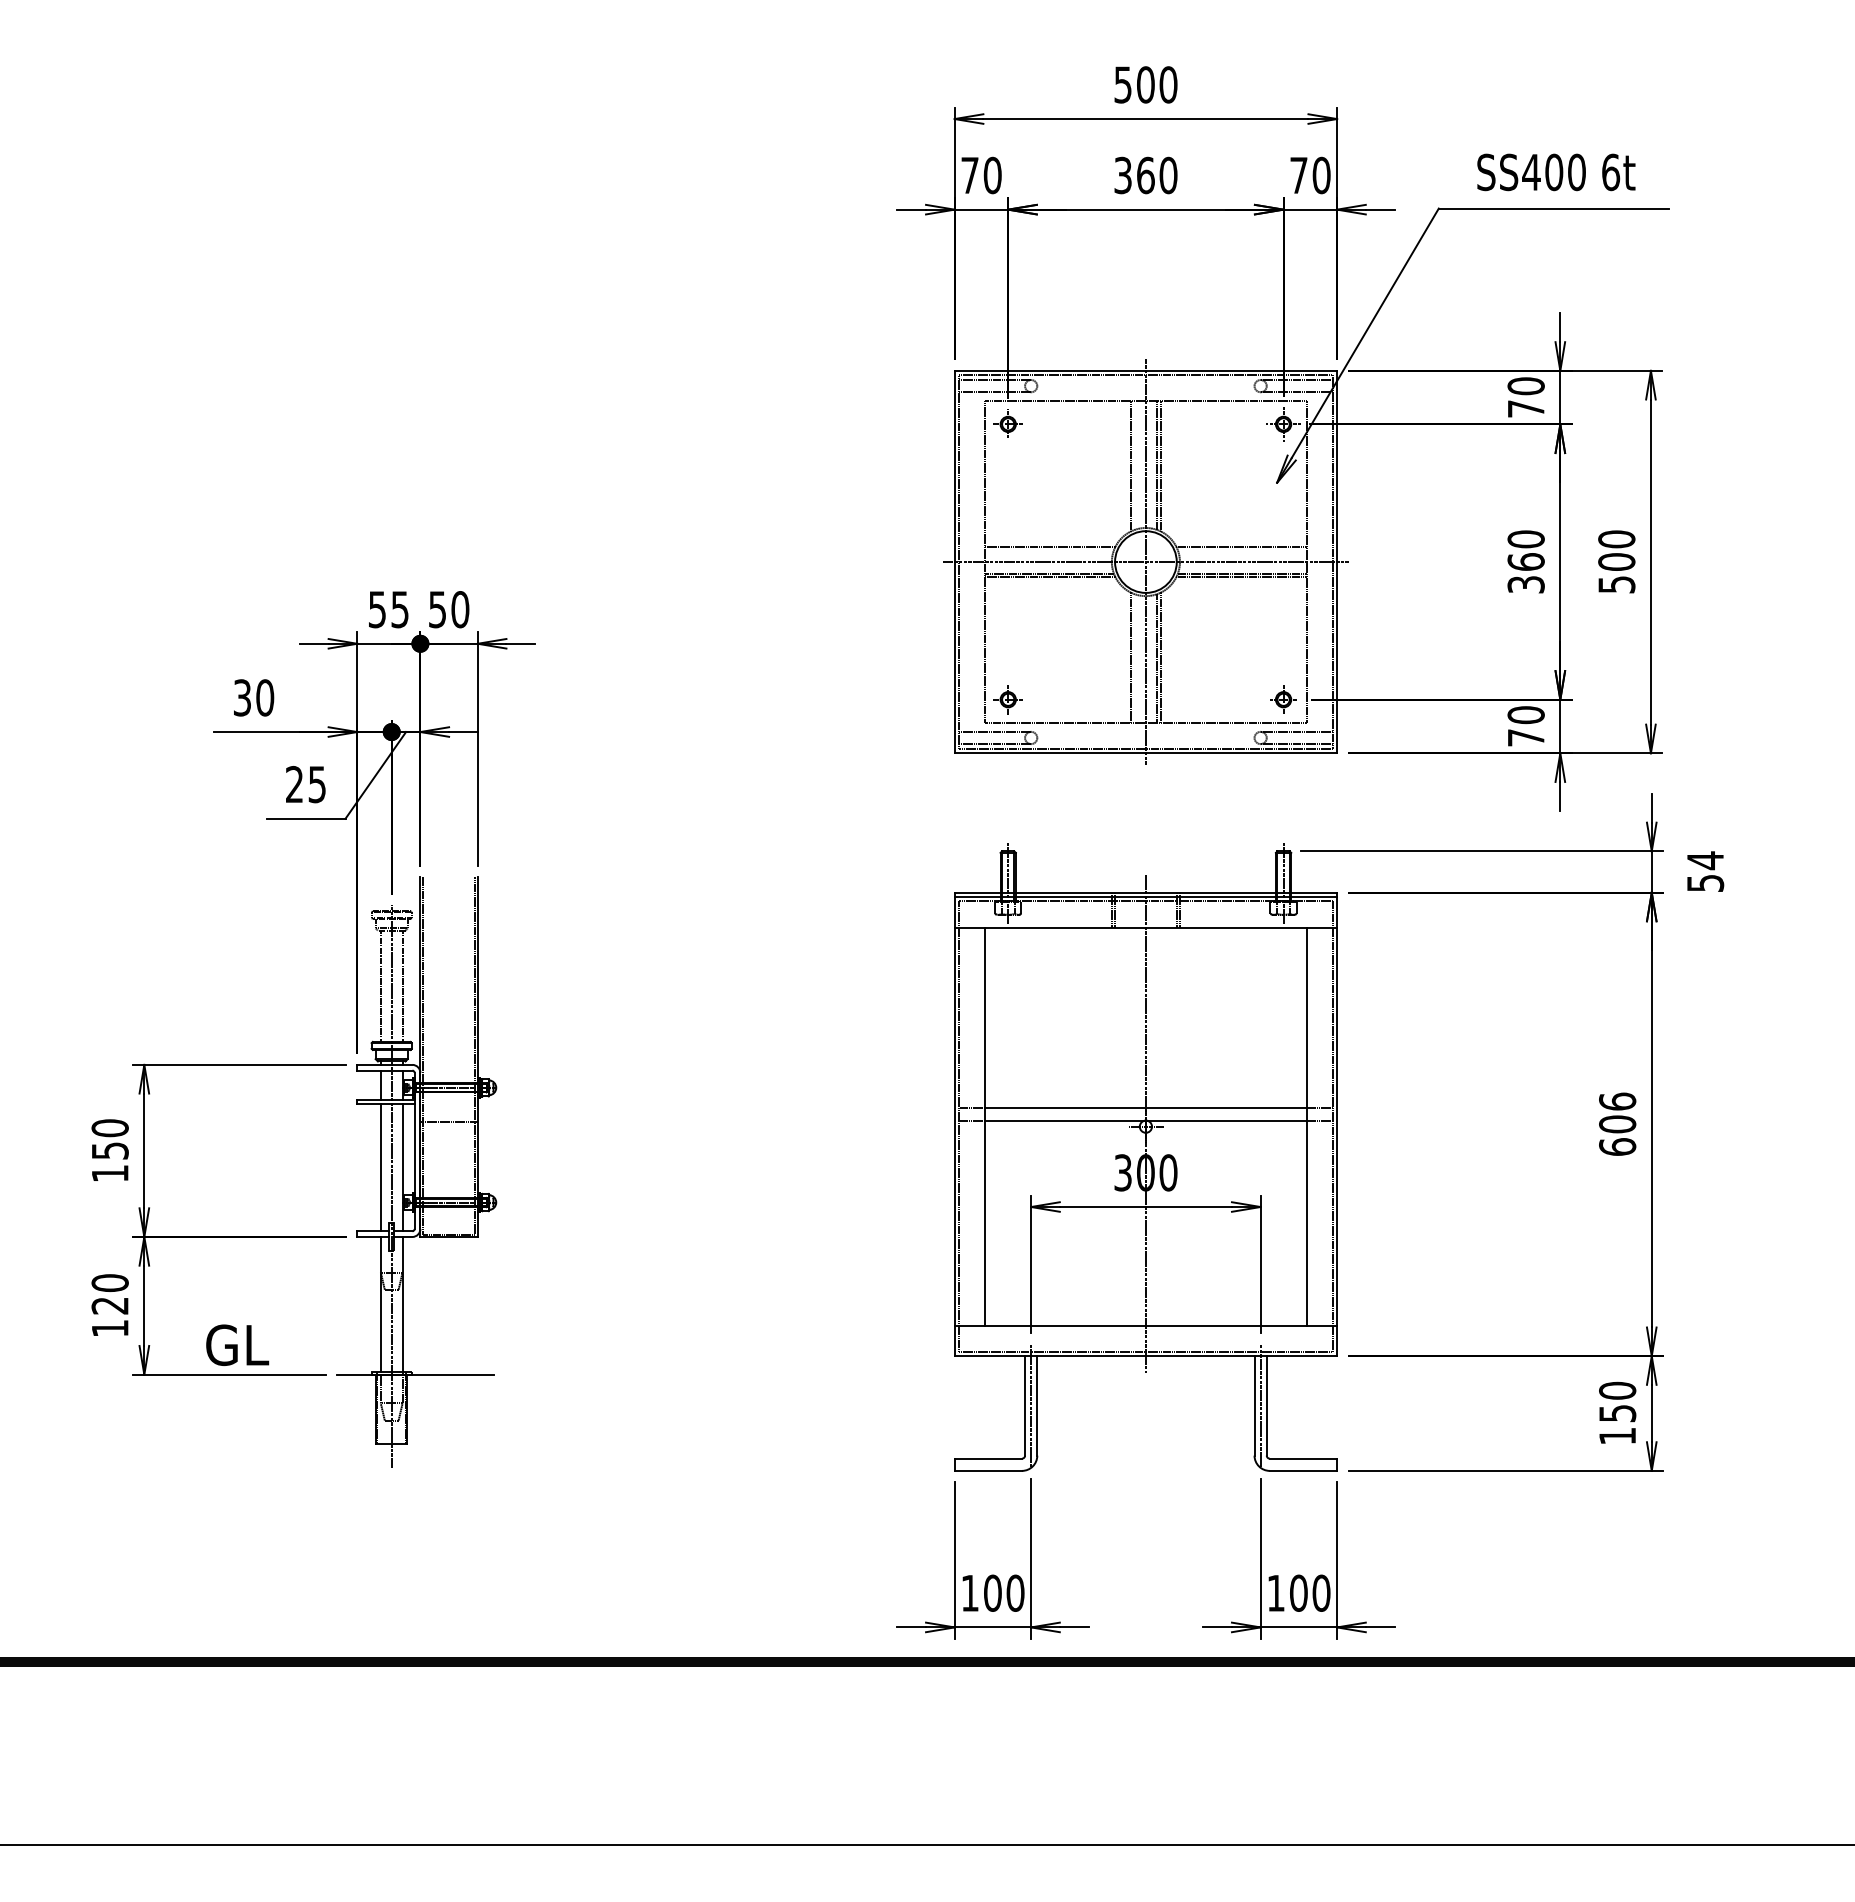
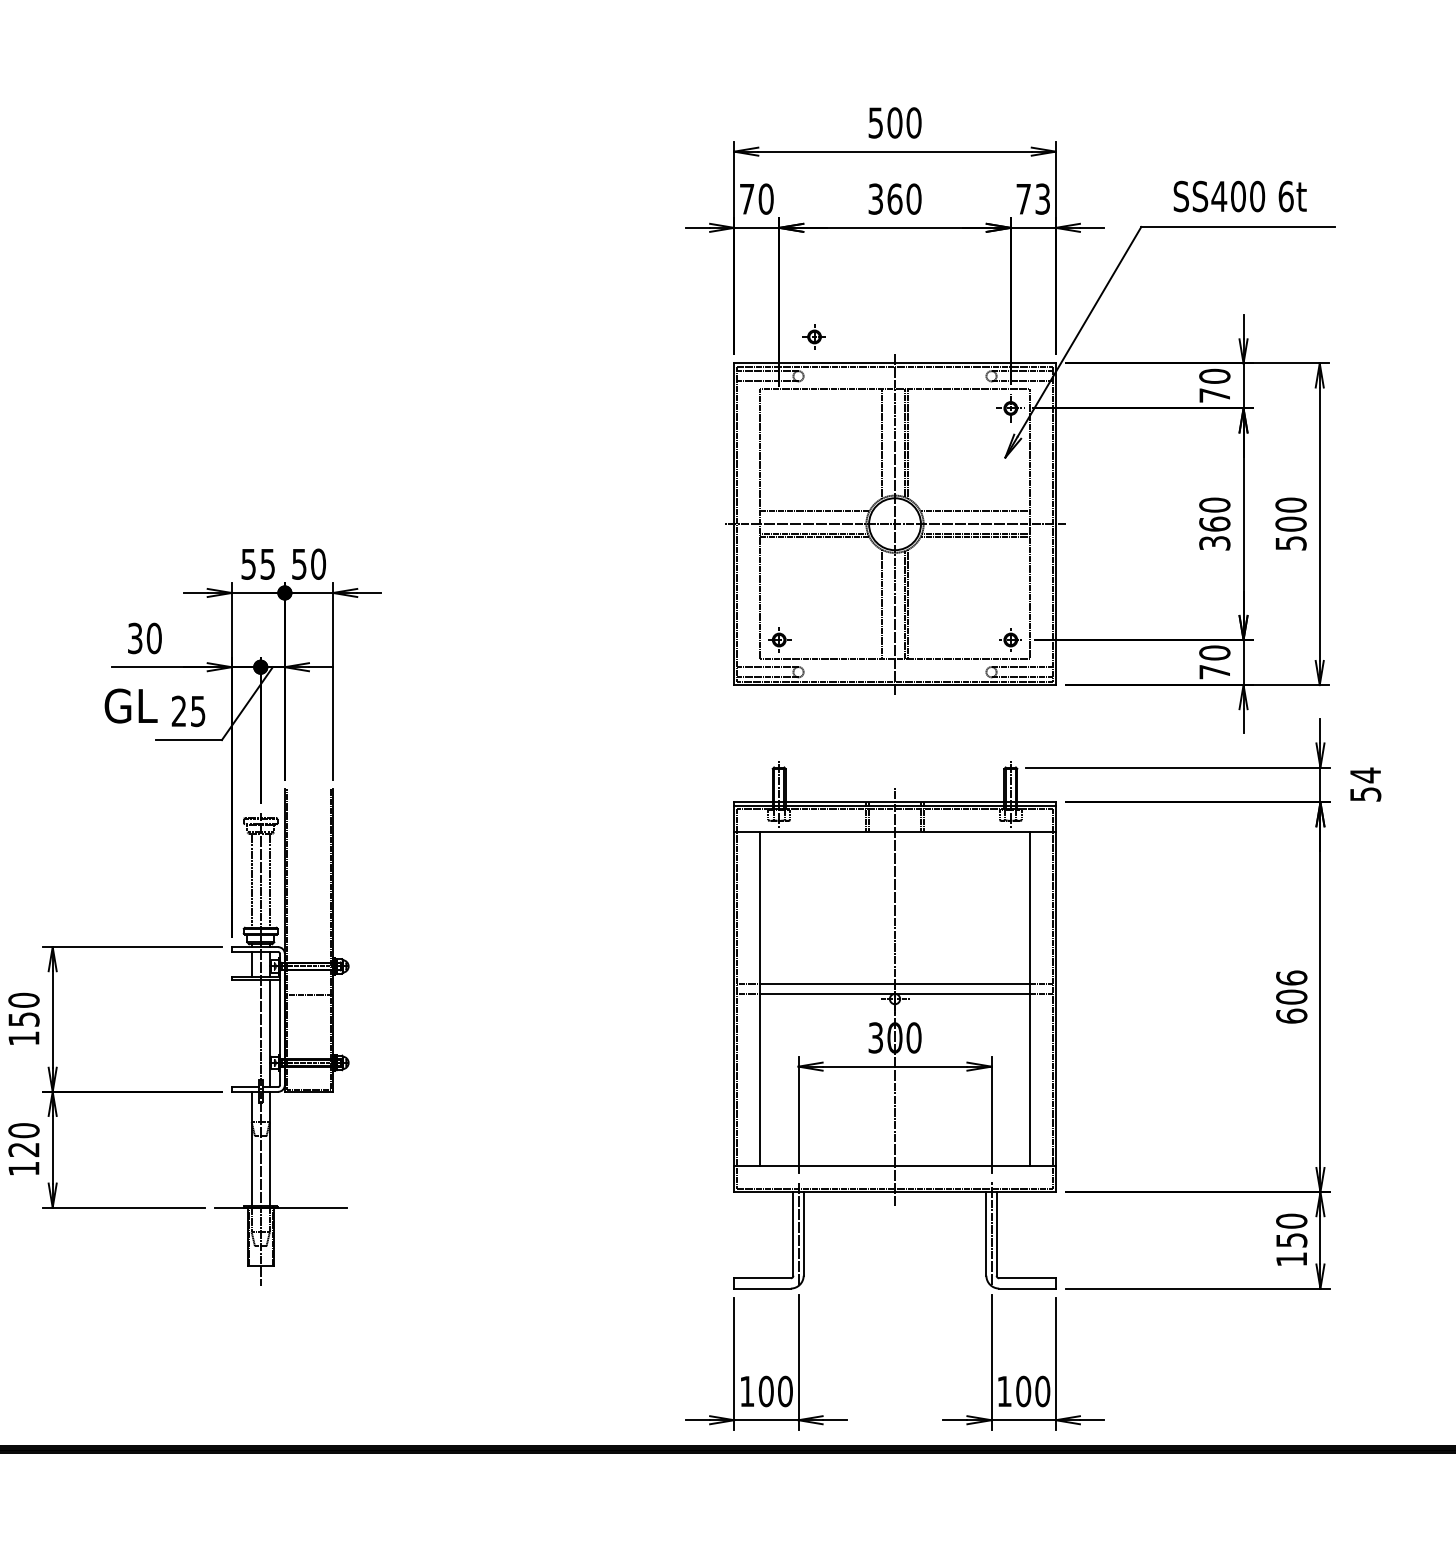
text: (1321, 175) -> (1042, 199), 70 -> 73
part: (1007, 423) -> (813, 336), moved
line: (380, 1167) -> (251, 1033), removed
text: (237, 1344) -> (131, 705), moved

